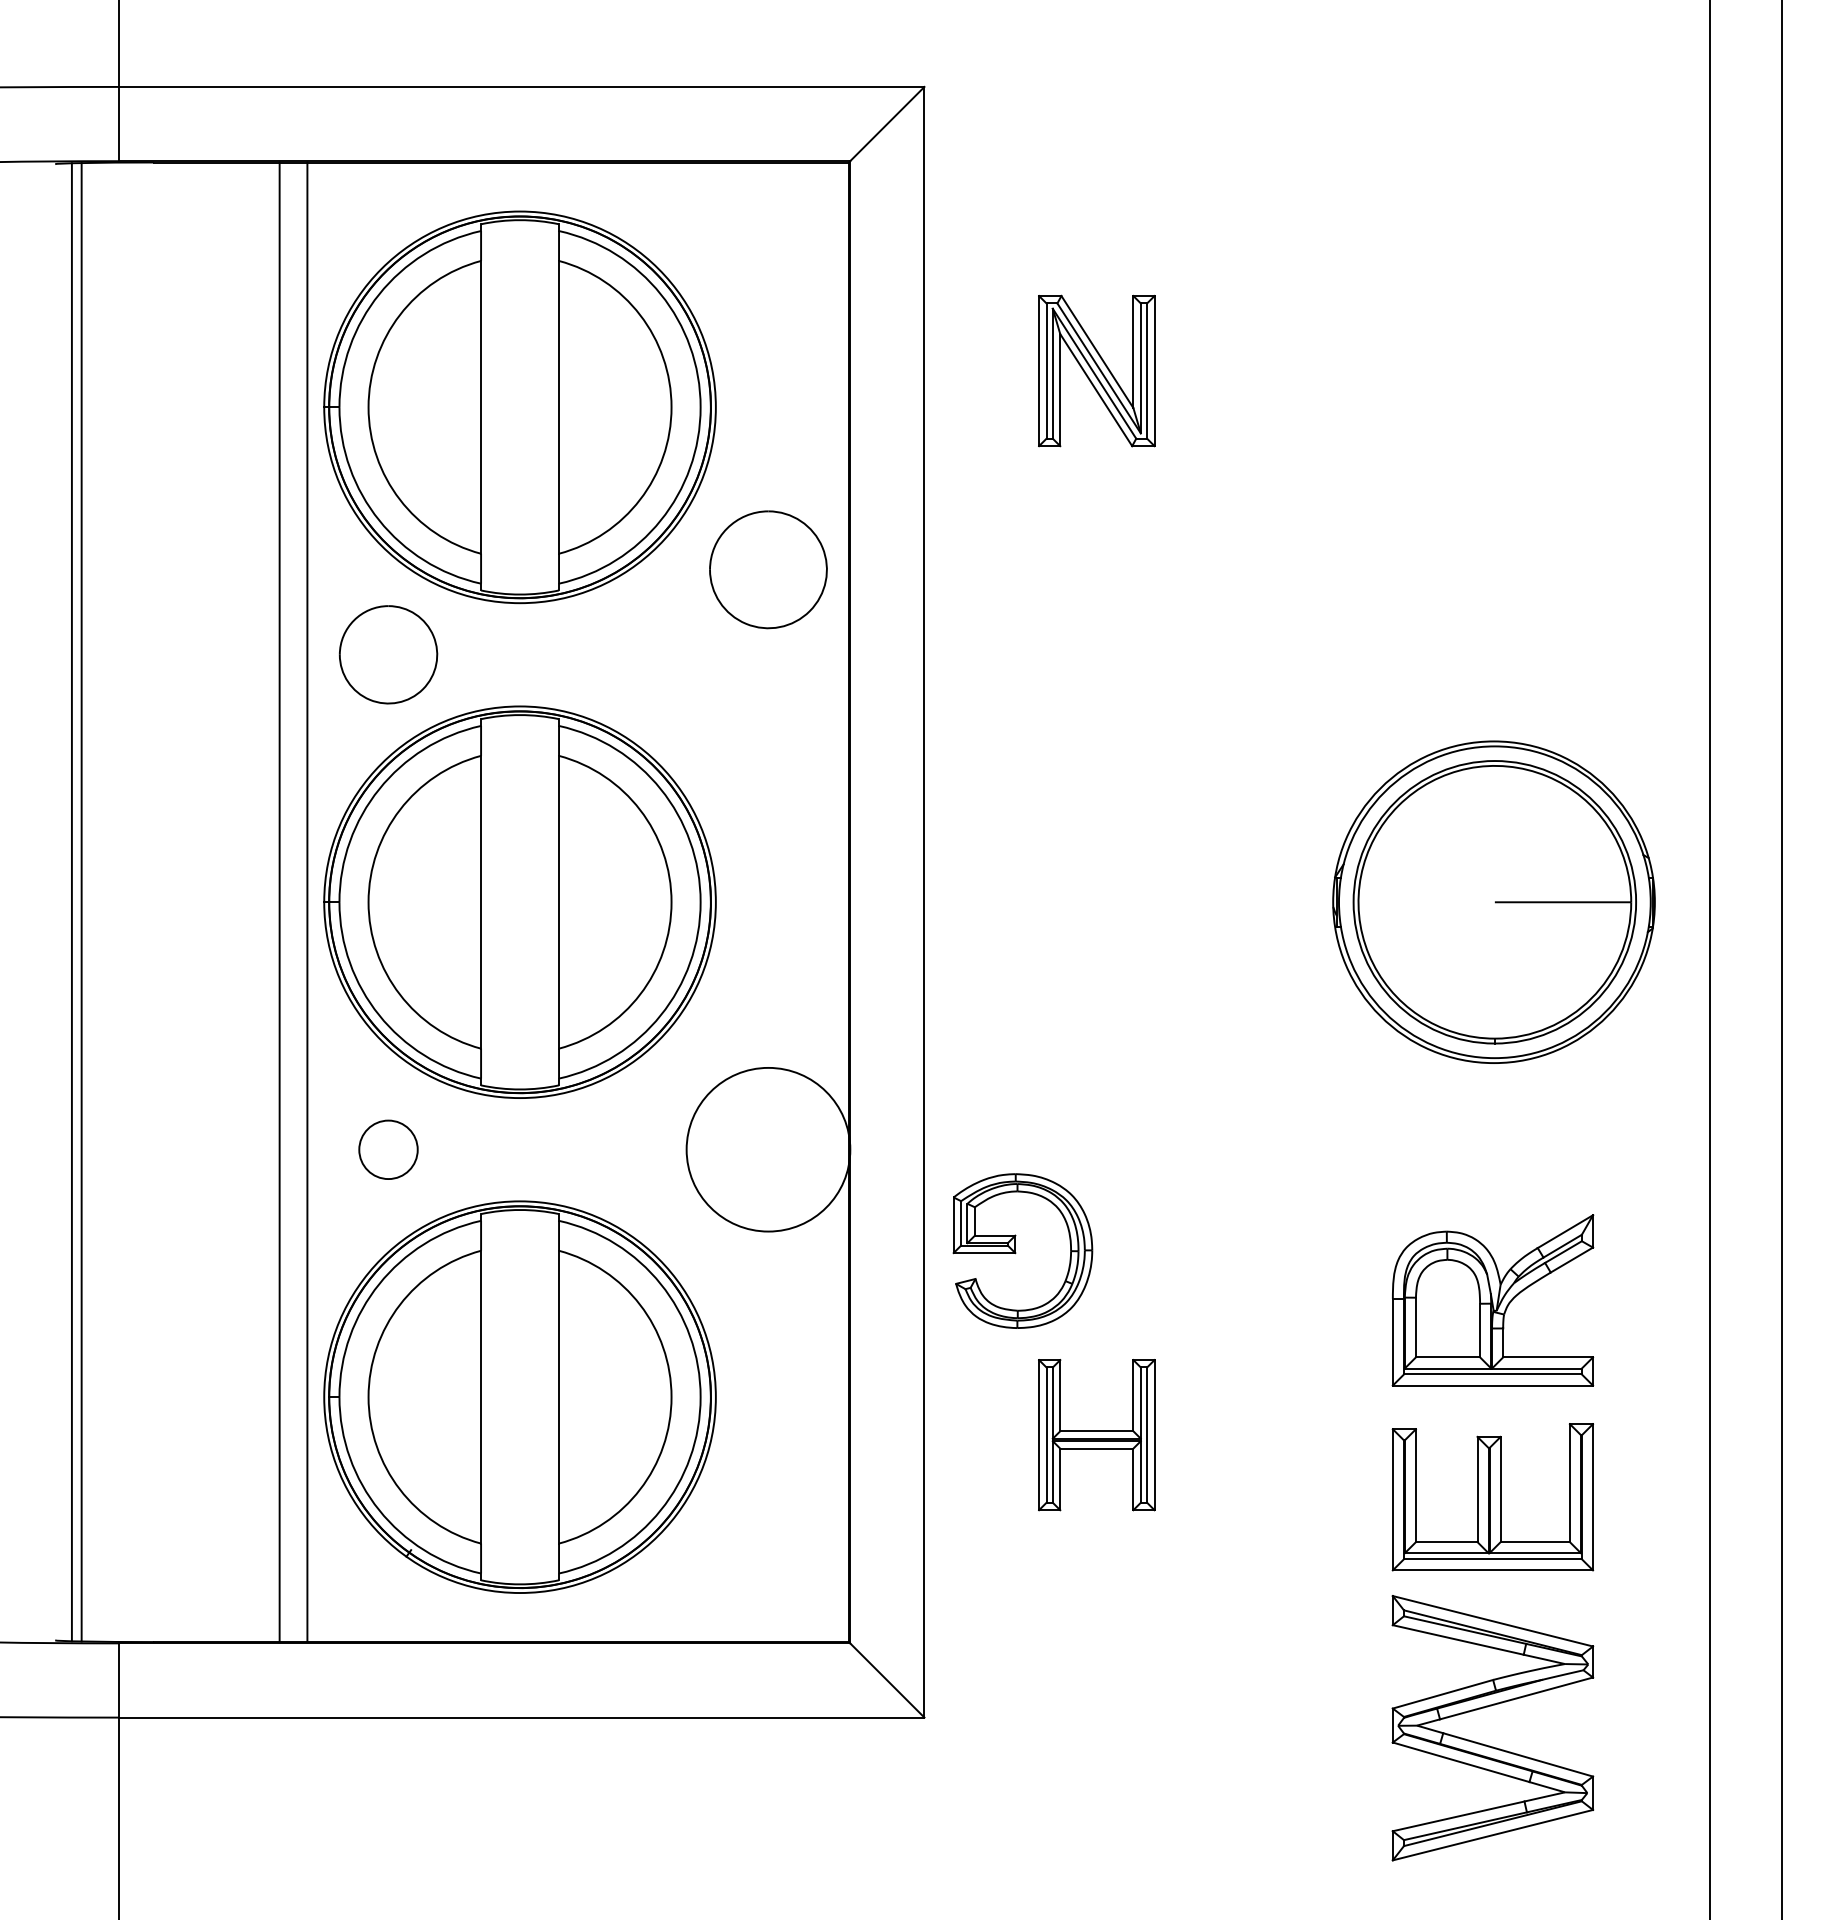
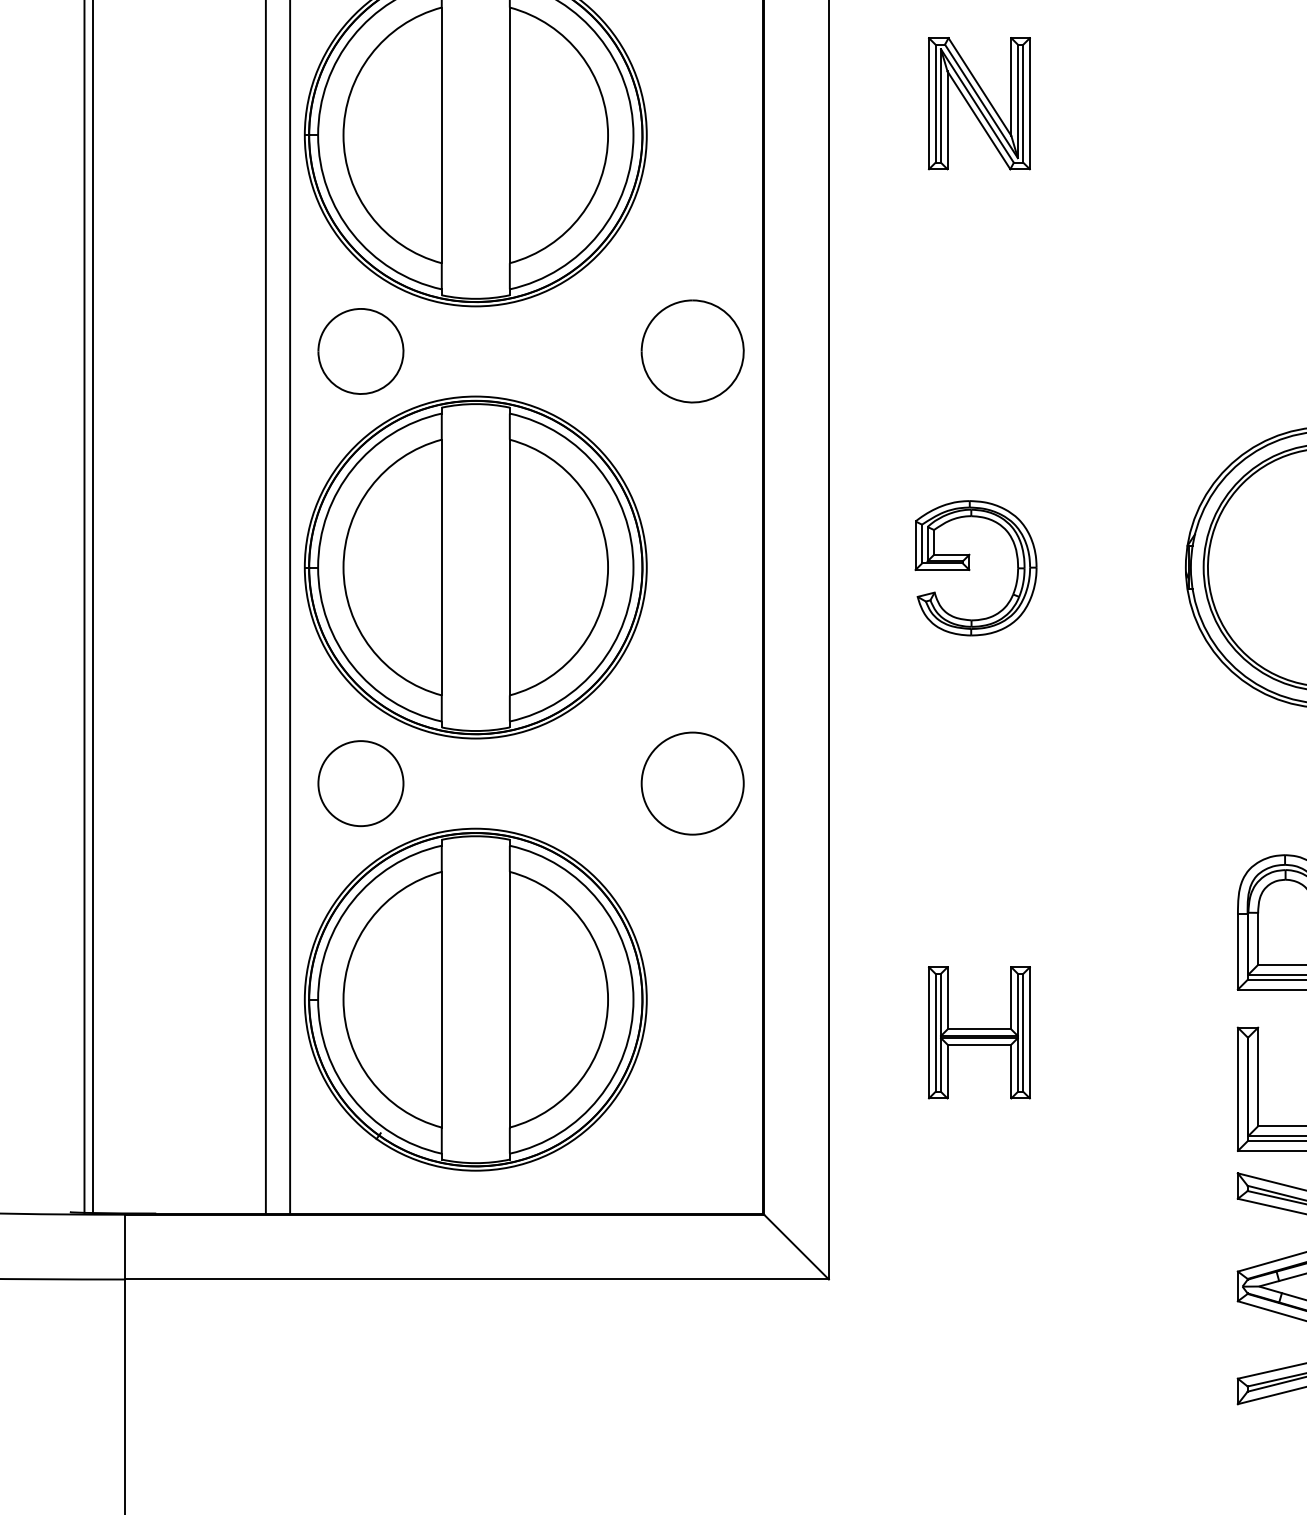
part: (768, 569) -> (692, 351), moved
circle: (388, 1149) -> (360, 783), size x1.67
circle: (768, 1149) -> (692, 783), size x0.71
part: (1016, 1252) -> (970, 569), moved

